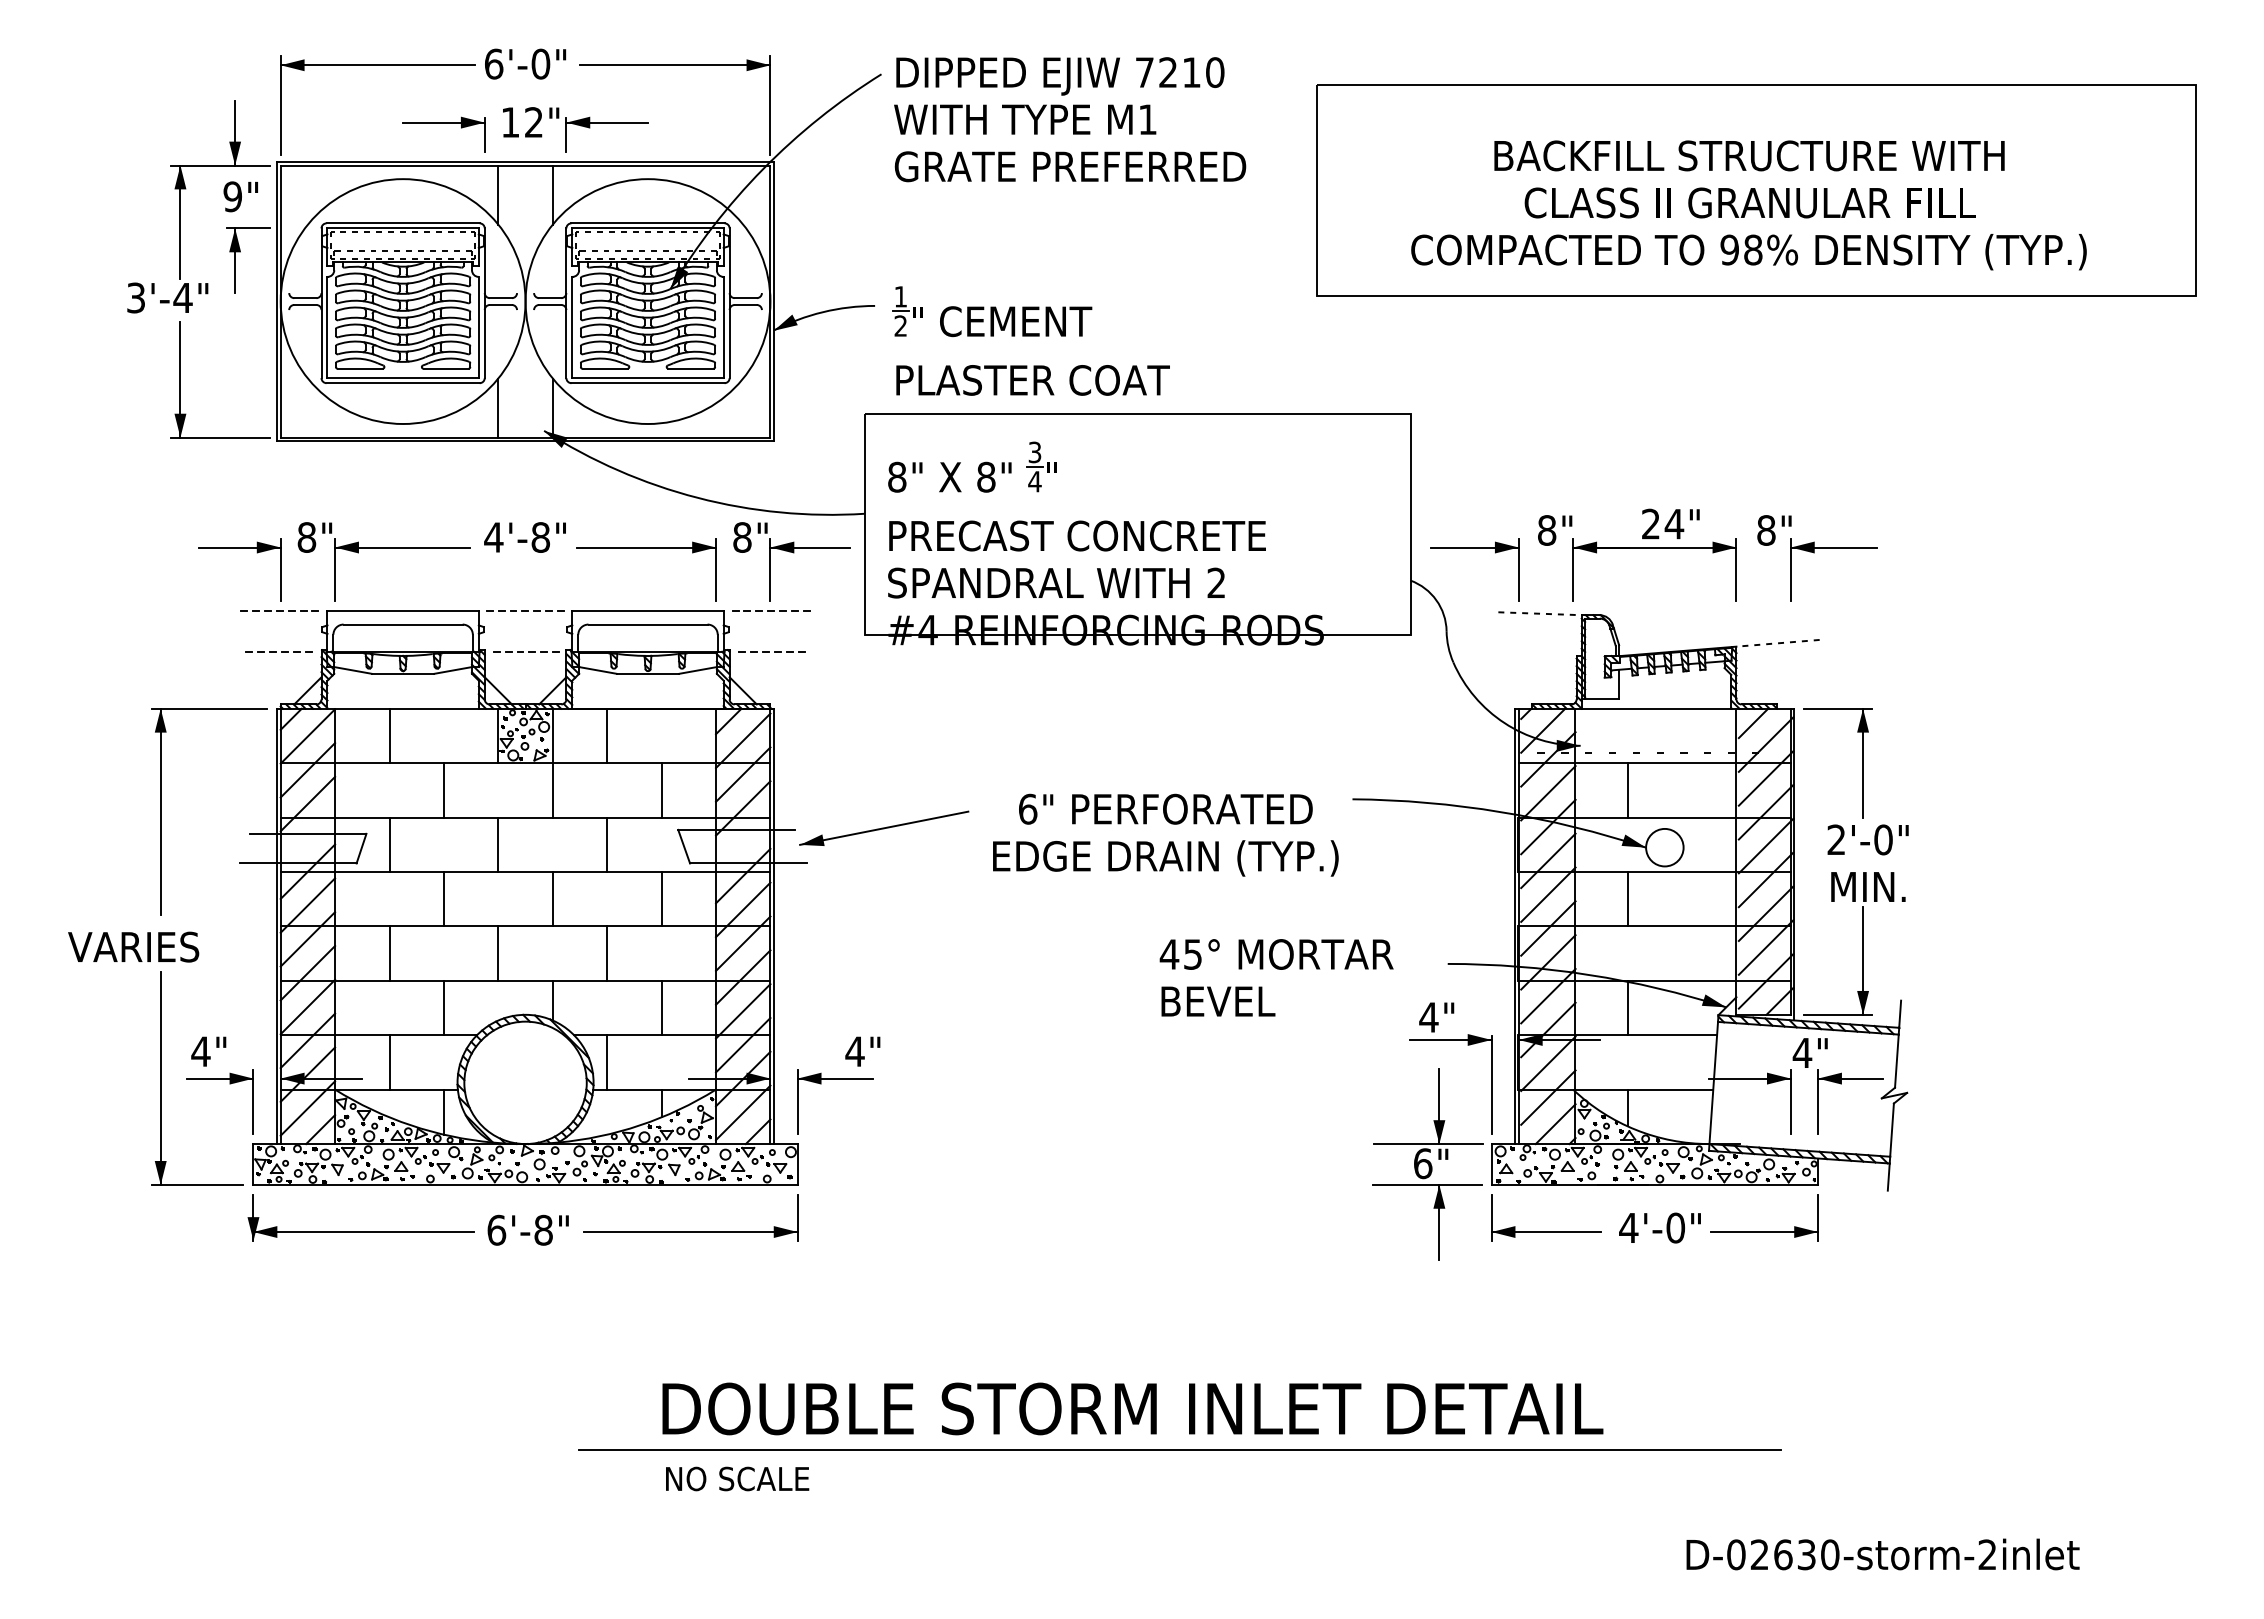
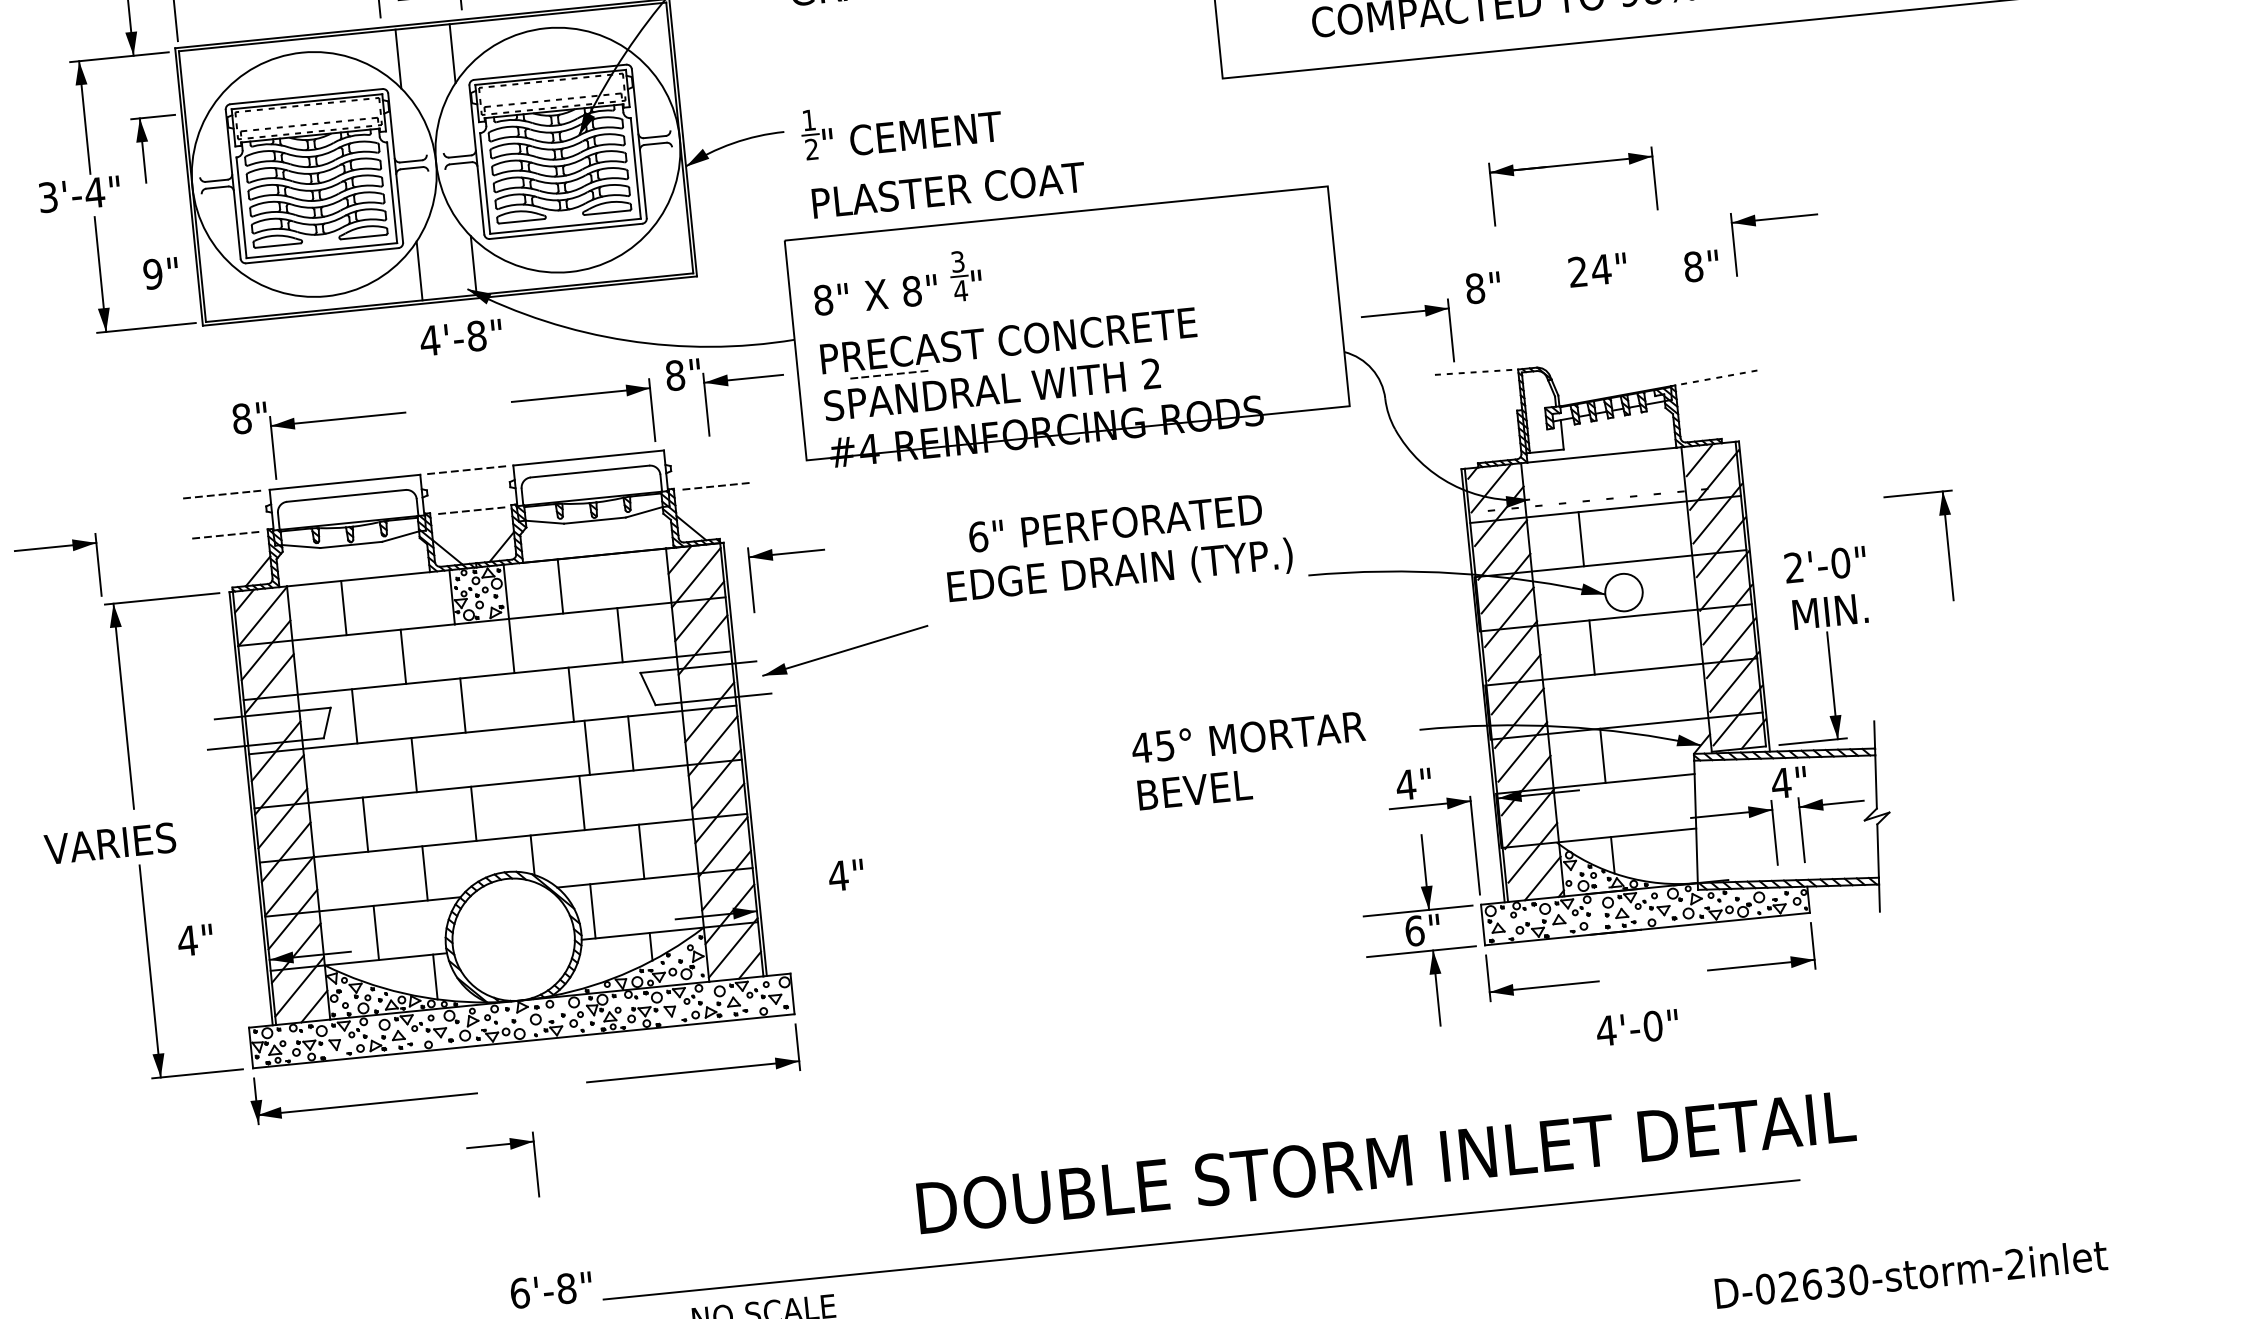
text: (240, 196) -> (160, 273), moved
text: (524, 537) -> (460, 337), moved
part: (239, 548) -> (55, 547), moved
part: (1654, 548) -> (1570, 165), moved
part: (1833, 548) -> (1774, 219), moved
line: (771, 610) -> (889, 374), moved
part: (1862, 763) -> (1947, 546), moved
text: (1165, 834) -> (1117, 548), moved
line: (552, 898) -> (586, 747), moved
part: (835, 1079) -> (786, 554), moved
part: (229, 1084) -> (510, 1149), moved
text: (1659, 1227) -> (1636, 1027), moved
text: (527, 1229) -> (550, 1289), moved
text: (1132, 1408) -> (1385, 1161), moved

